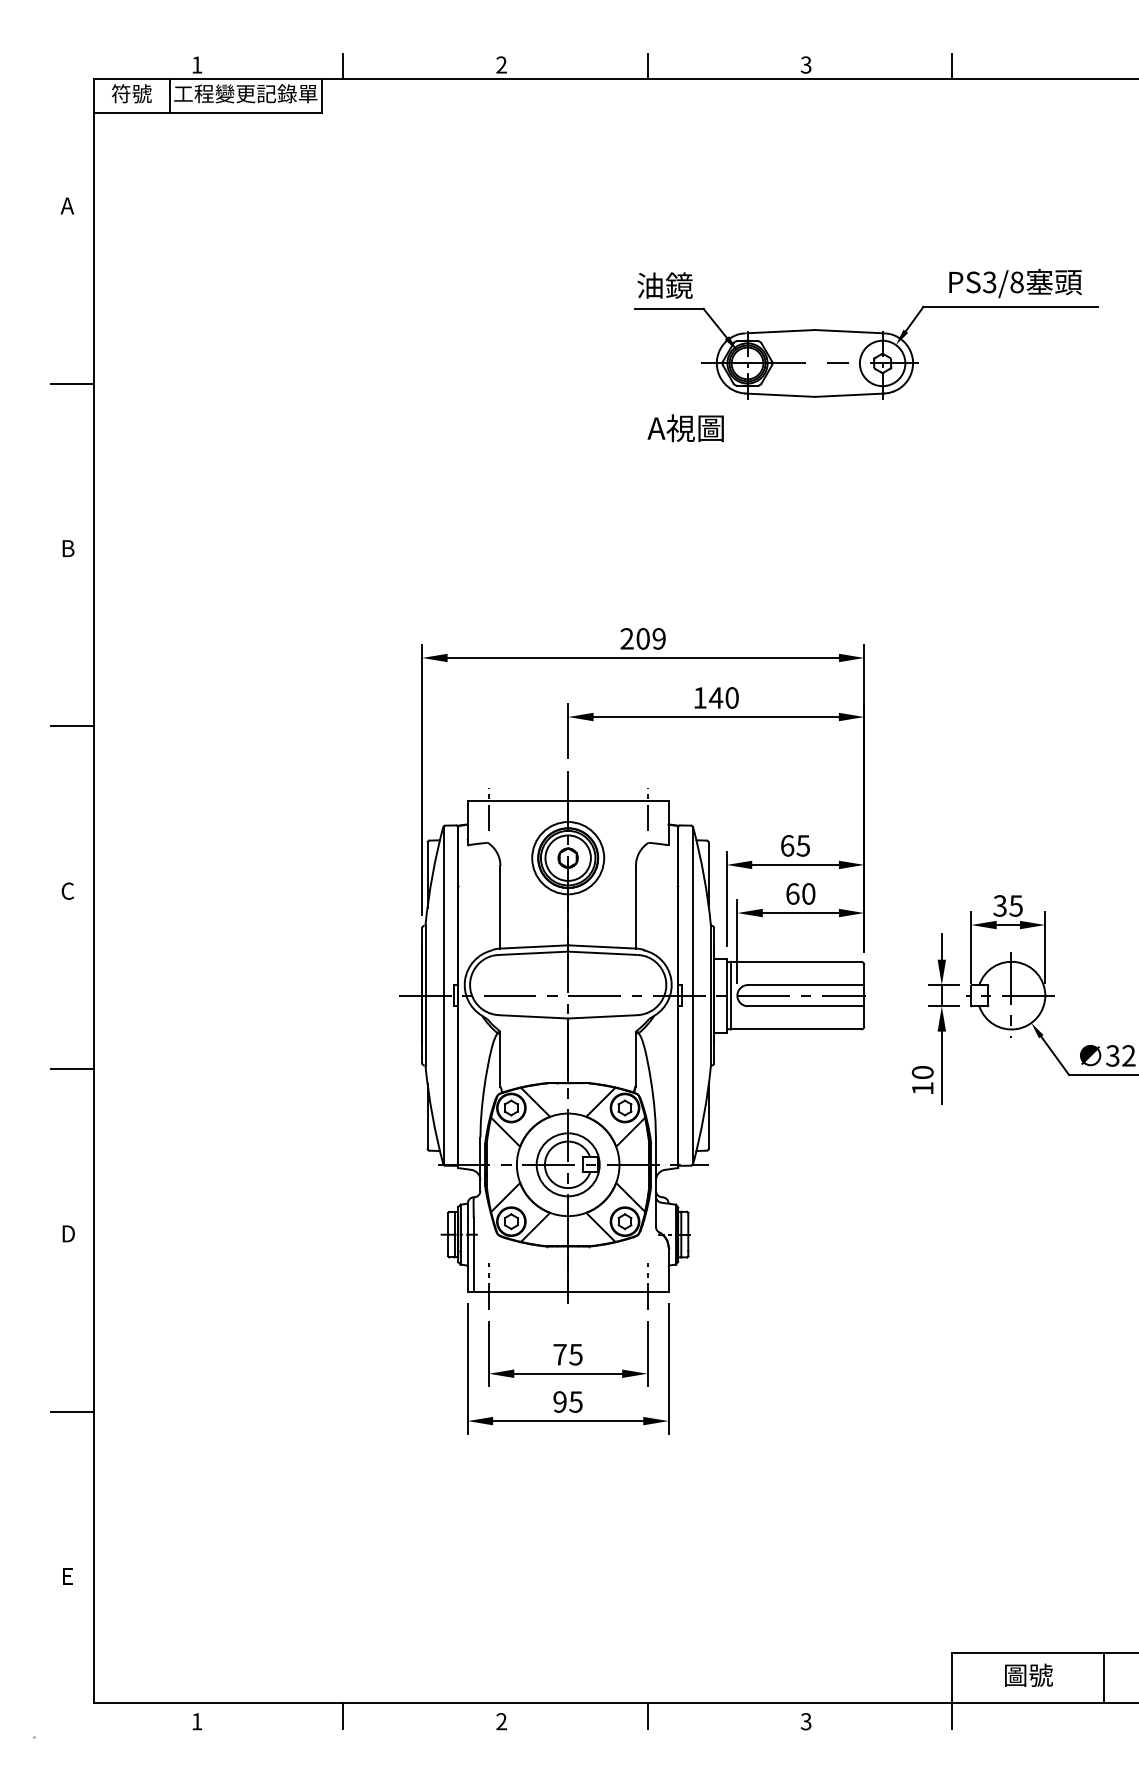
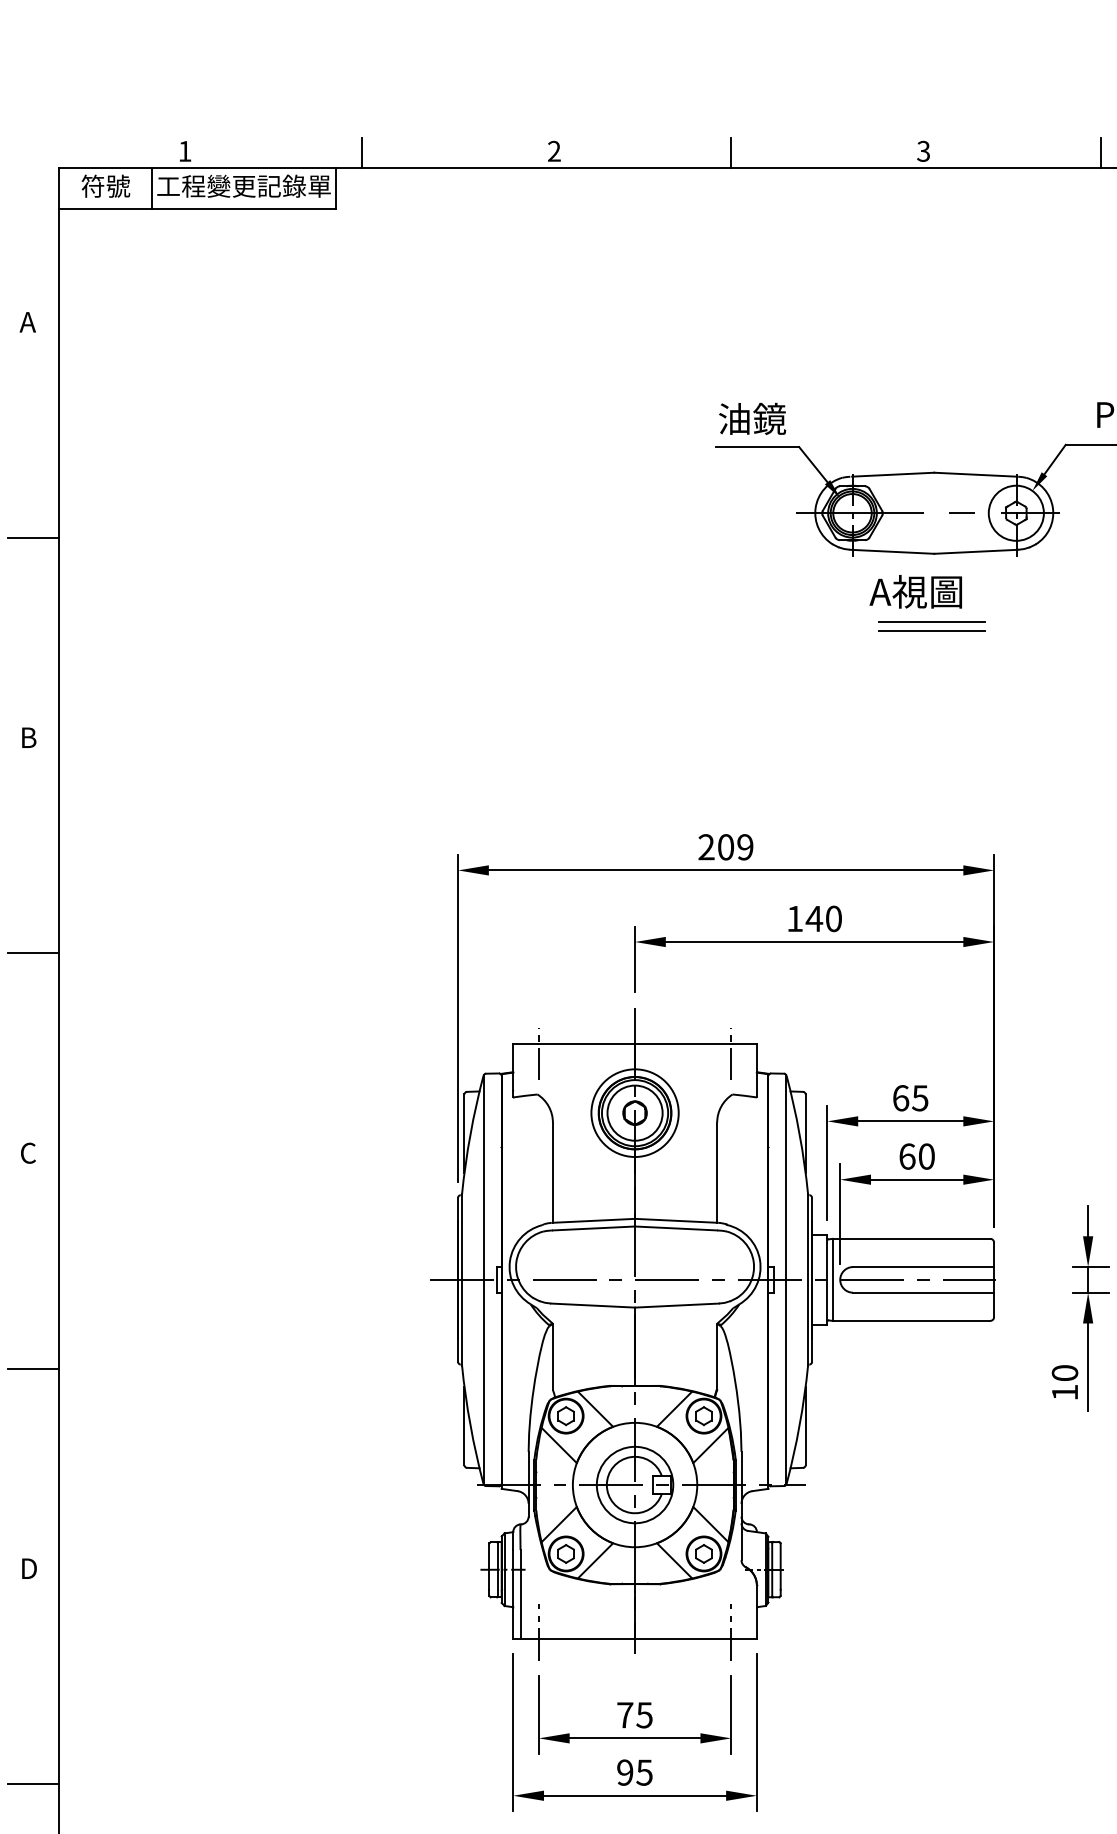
text: (685, 428) -> (915, 592), moved
line: (812, 452) -> (931, 621), added
line: (812, 460) -> (931, 630), added

